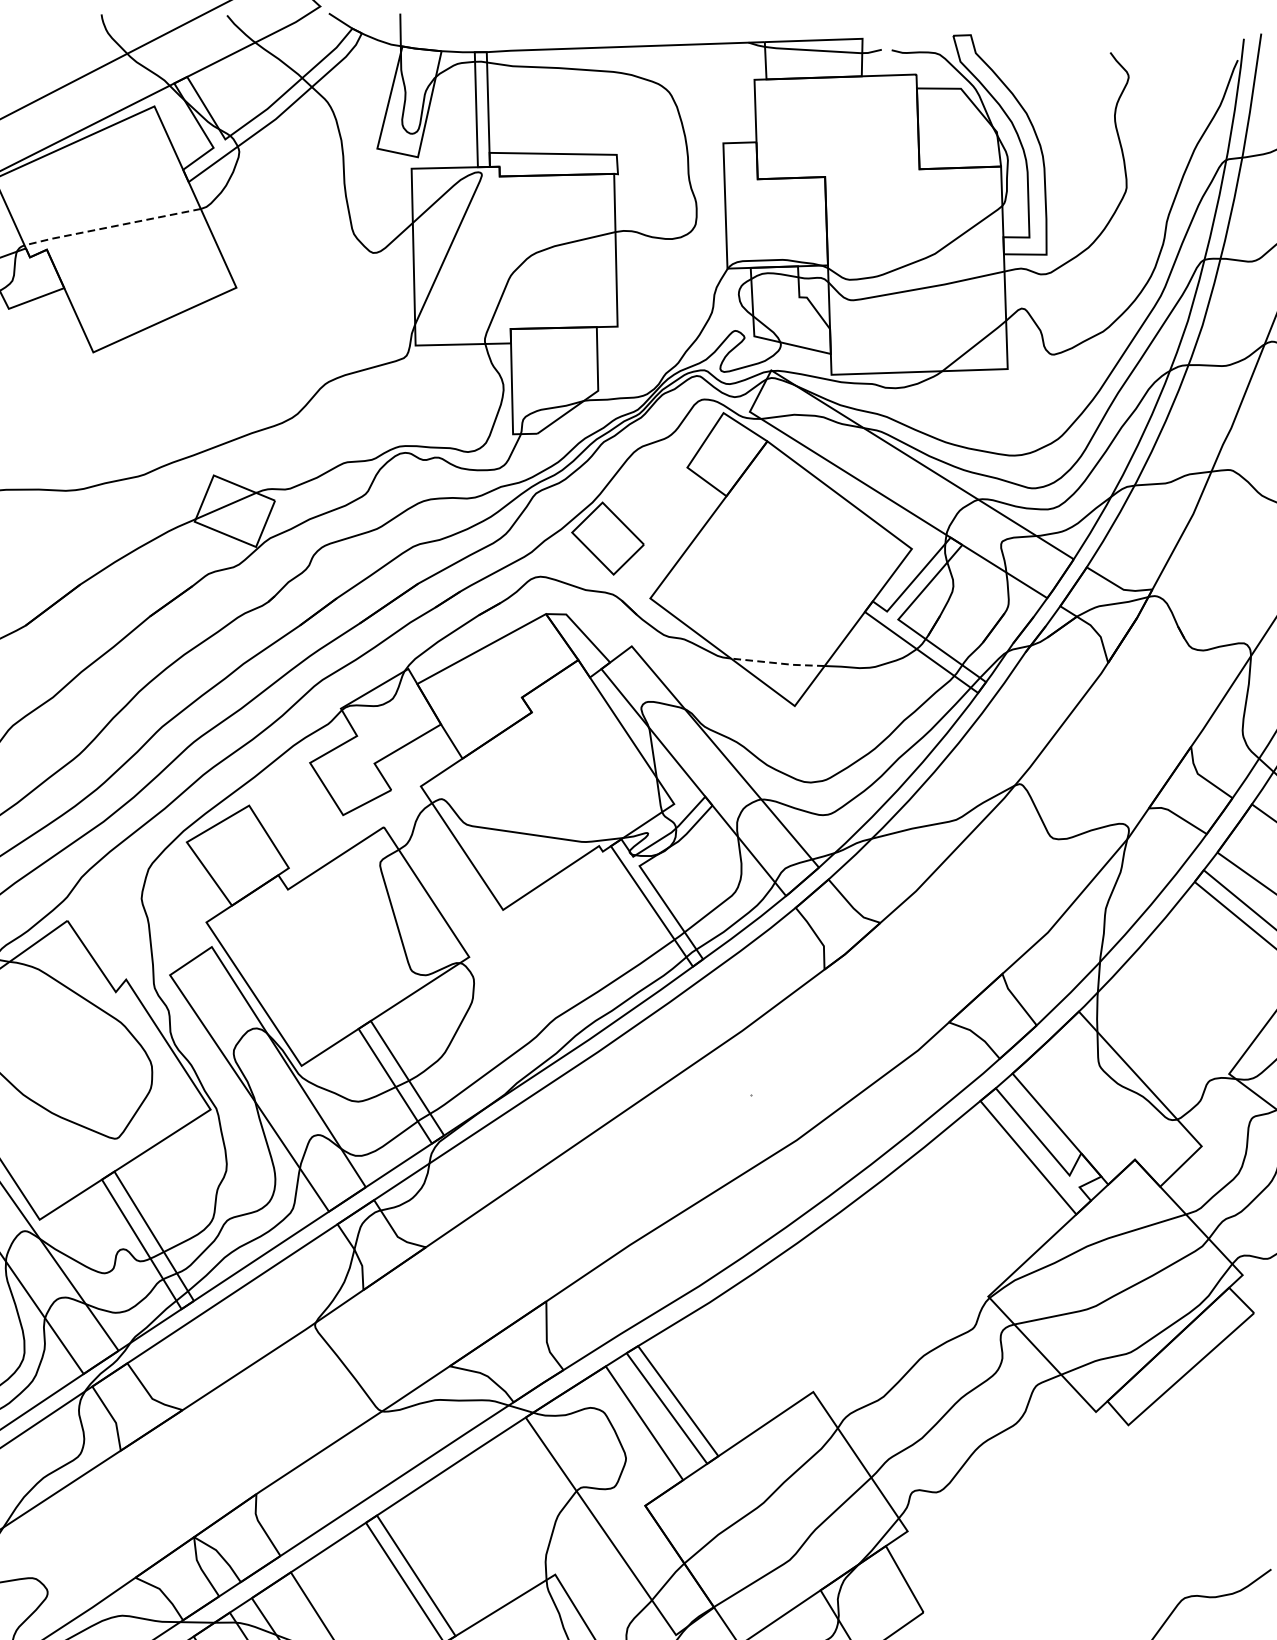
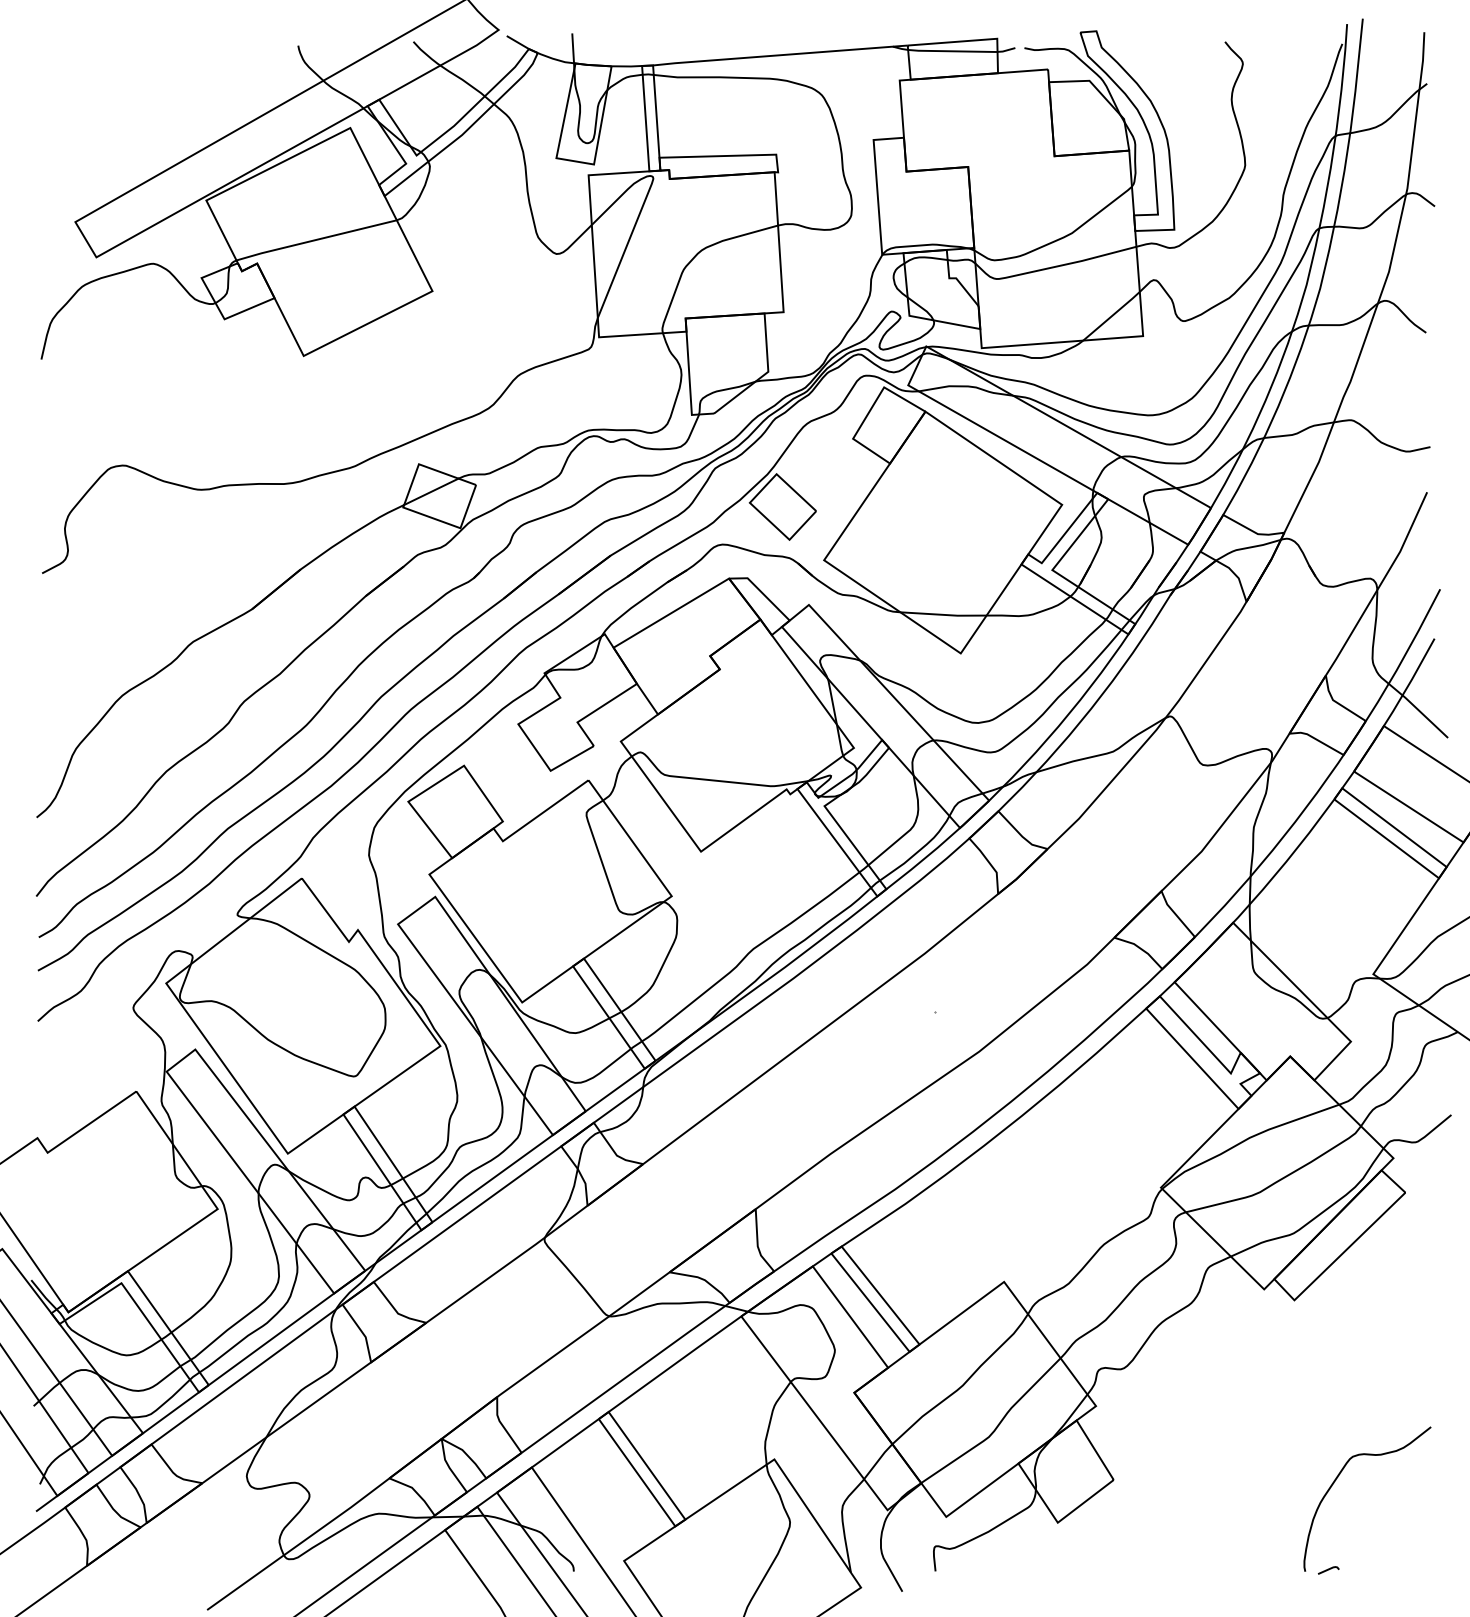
line: (111, 227) -> (315, 240), dashed -> solid
line: (777, 662) -> (943, 614), dashed -> solid

